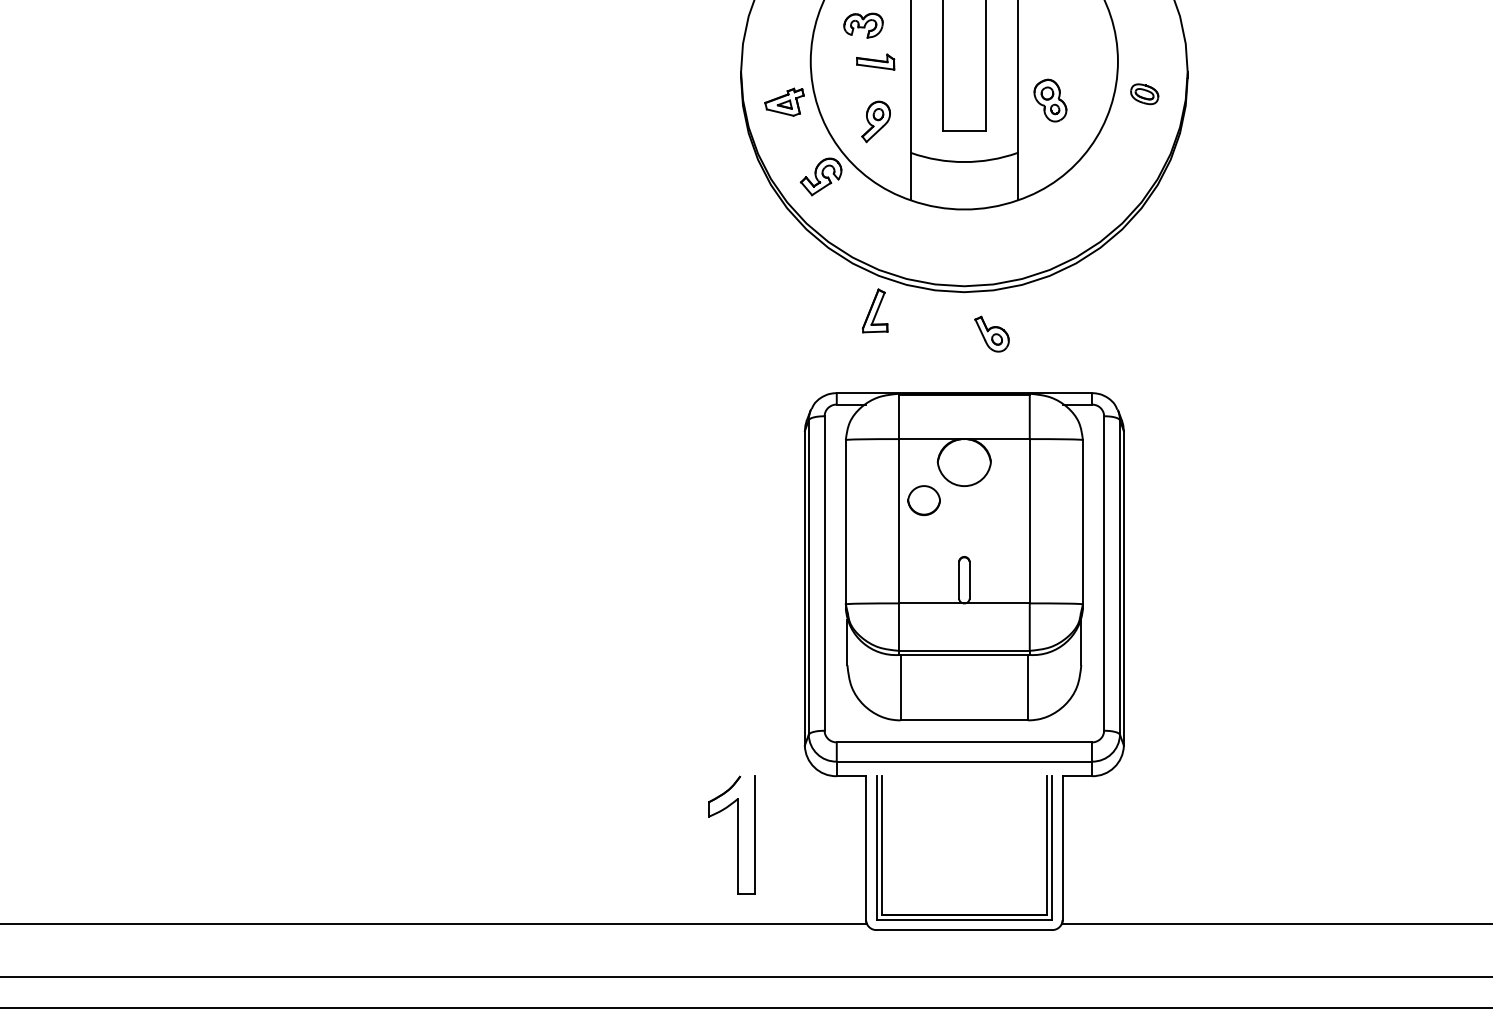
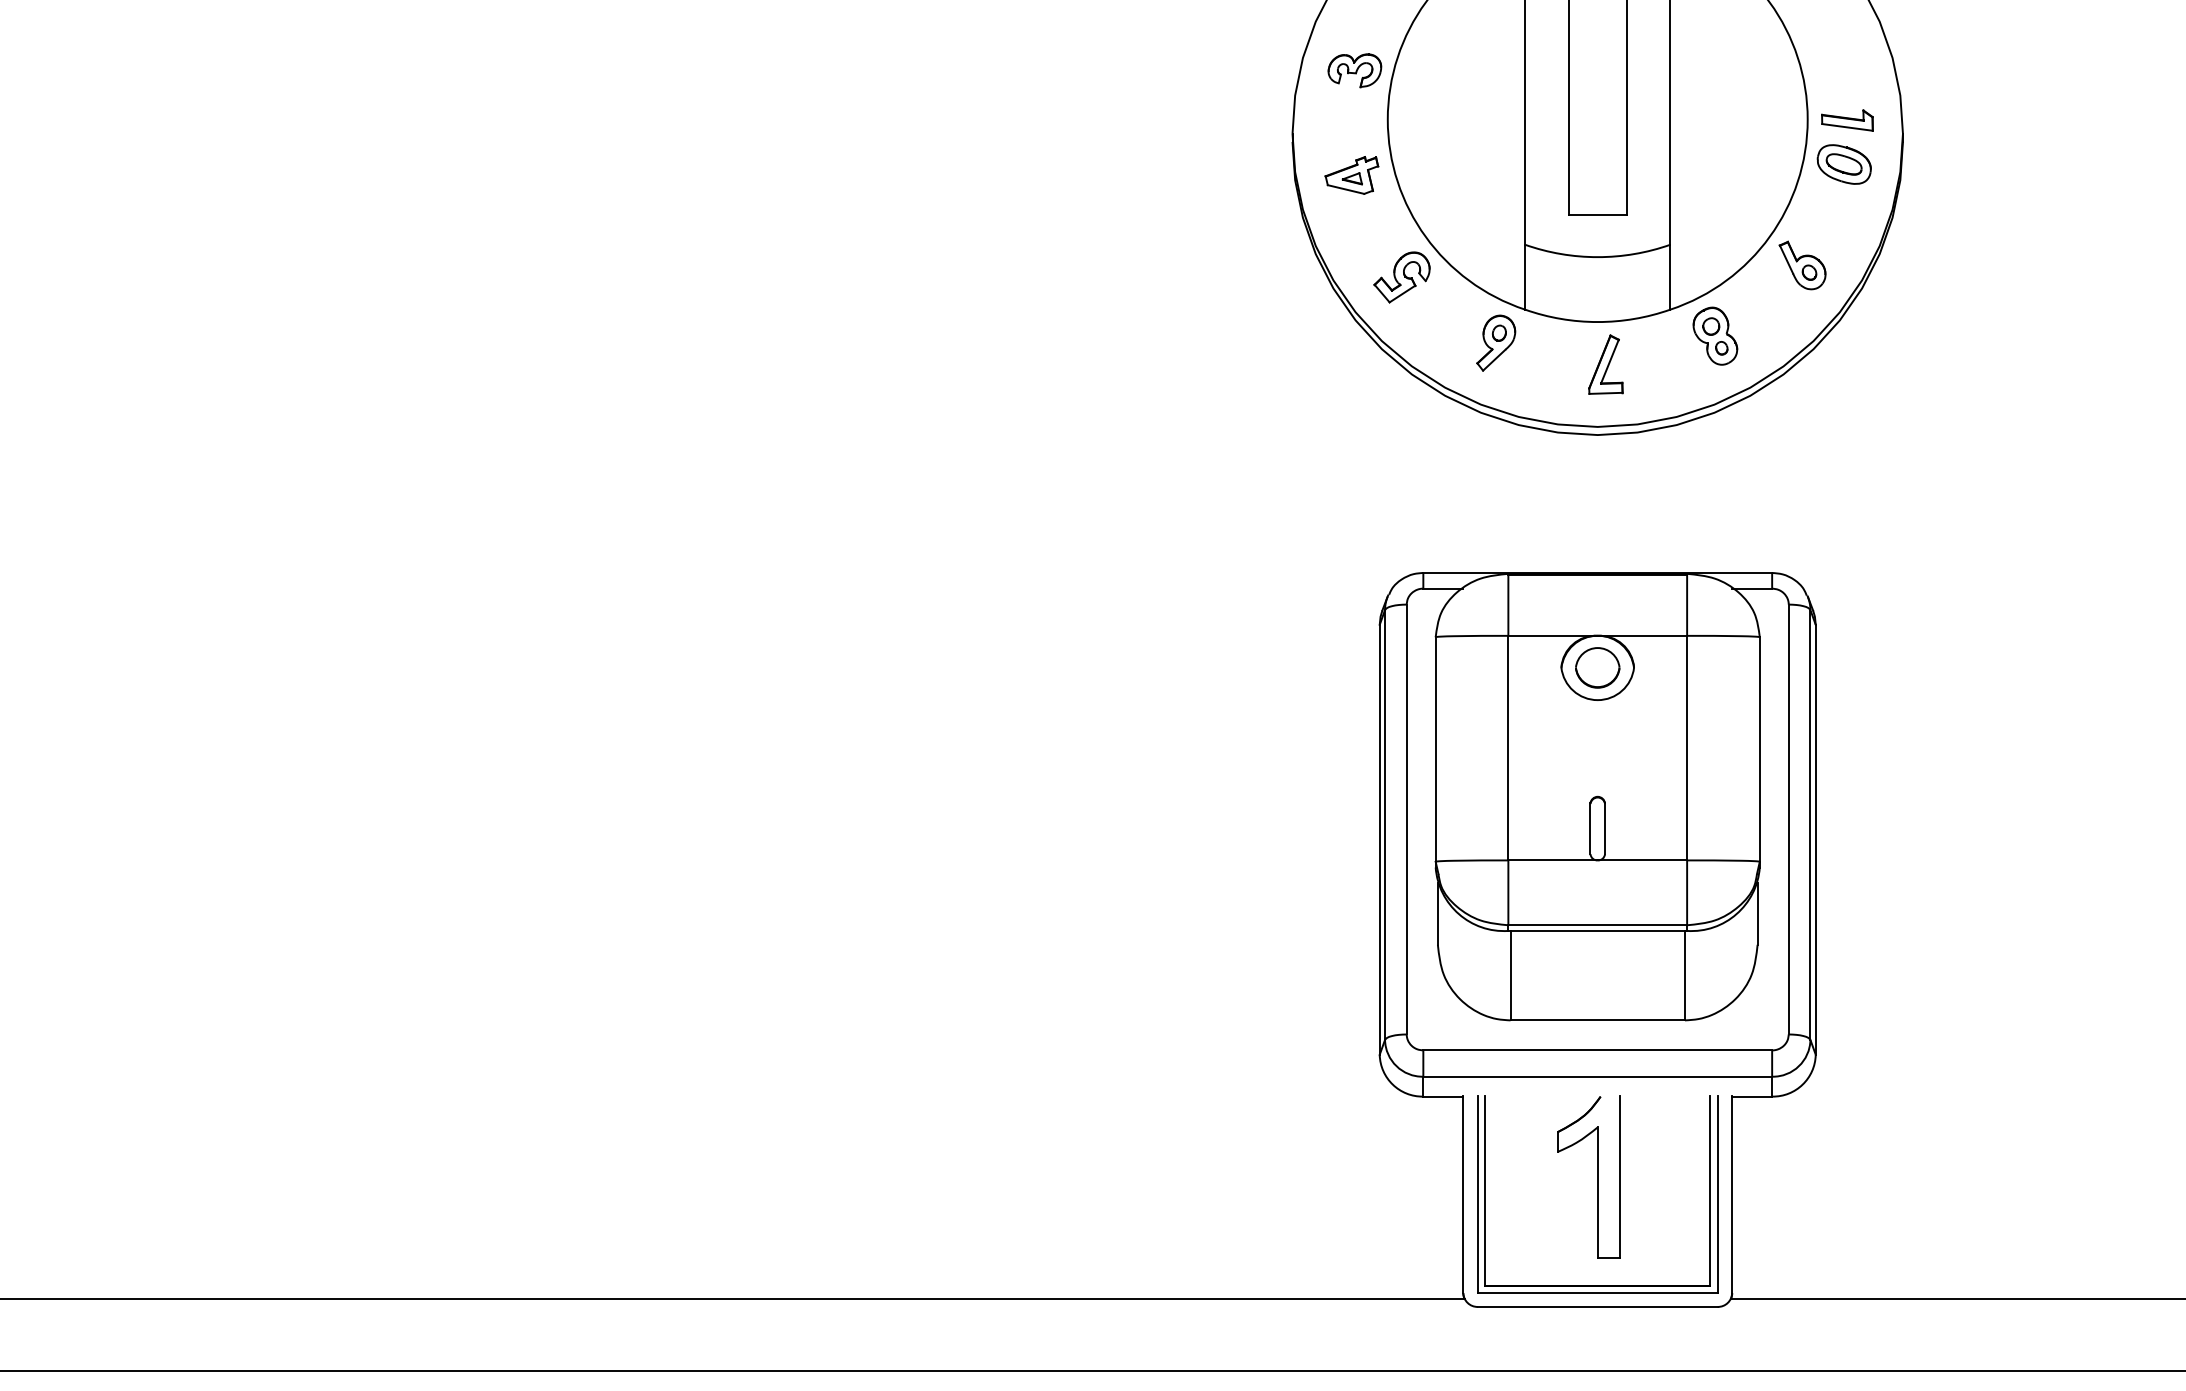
part: (863, 25) -> (1354, 70), moved
part: (875, 62) -> (1847, 120), moved
part: (1144, 94) -> (1843, 164), size x1.43
part: (1050, 100) -> (1715, 335), moved
part: (876, 121) -> (1496, 342), moved
part: (874, 310) -> (1605, 364), moved
part: (991, 334) -> (1802, 265), moved
part: (923, 500) -> (1597, 667), moved
part: (738, 834) -> (1597, 1176), moved

